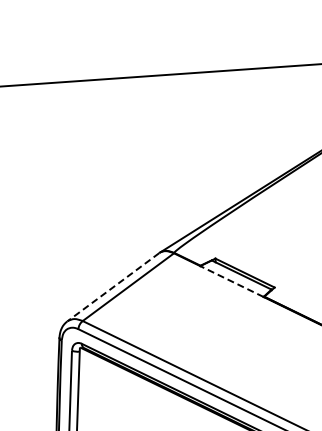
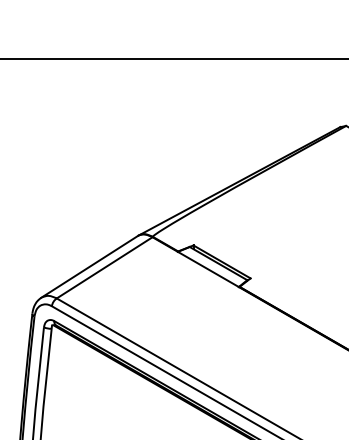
line: (231, 281) -> (207, 269), dashed -> solid
line: (113, 287) -> (89, 267), dashed -> solid

